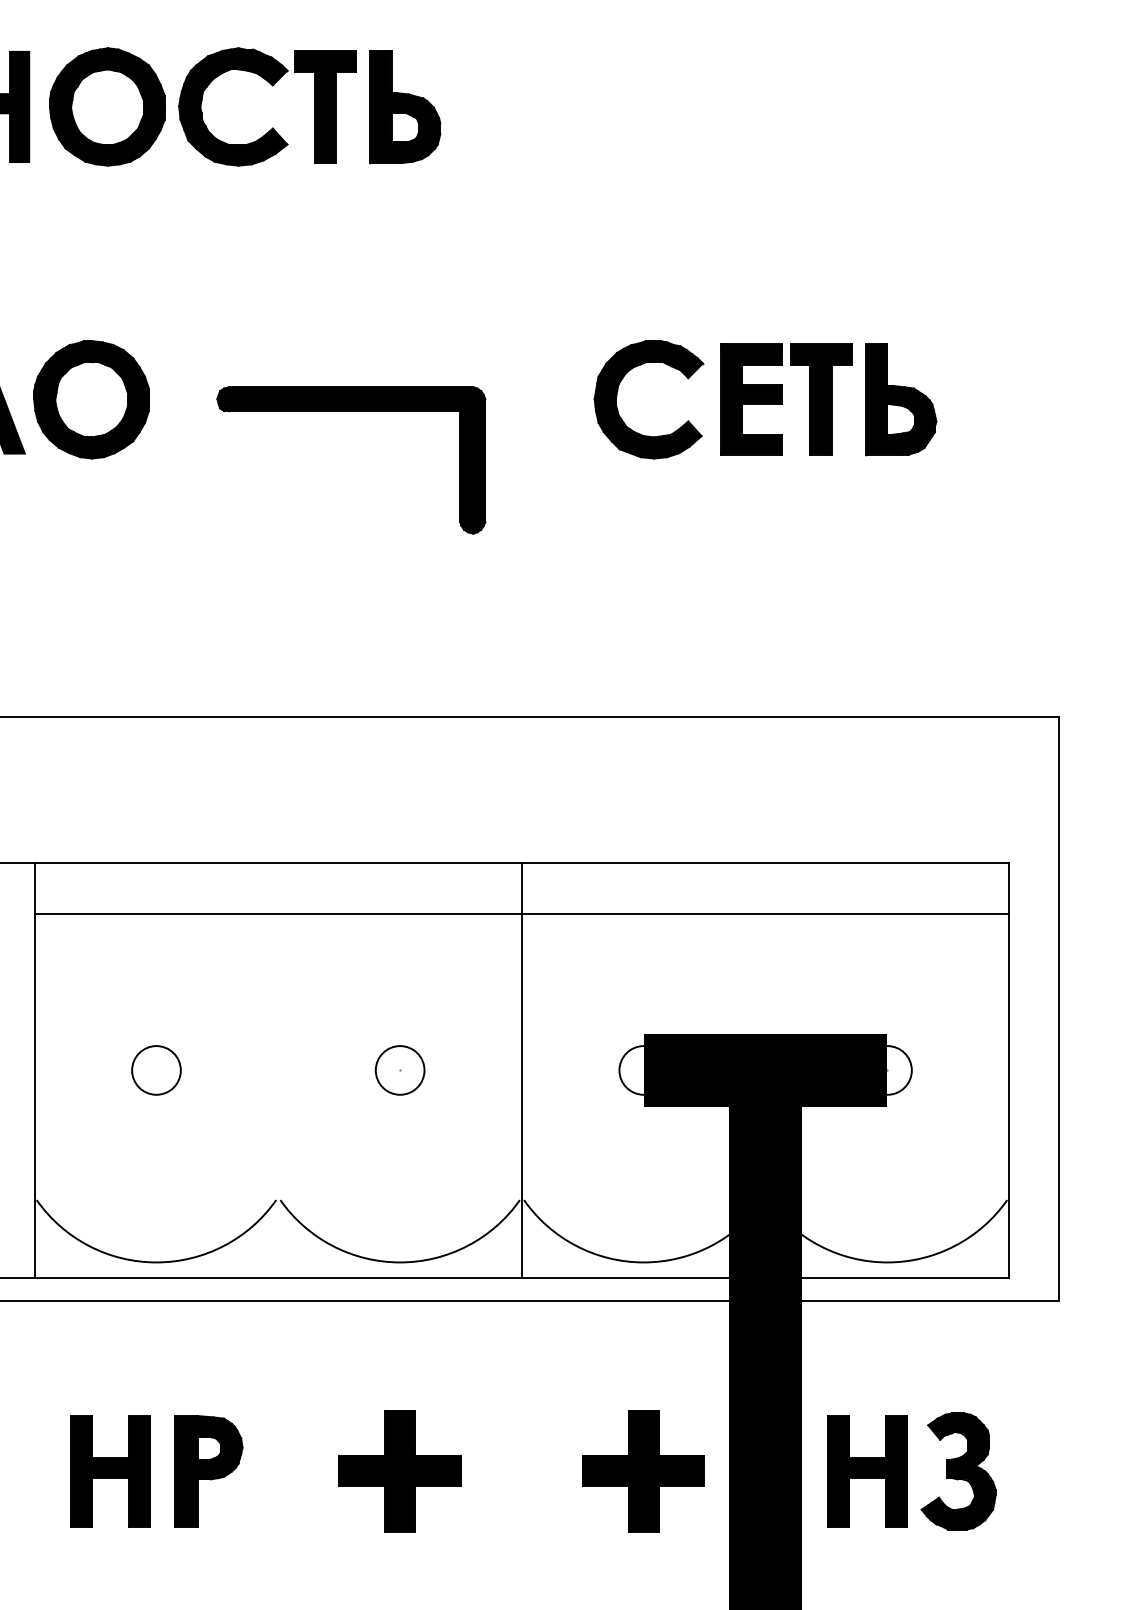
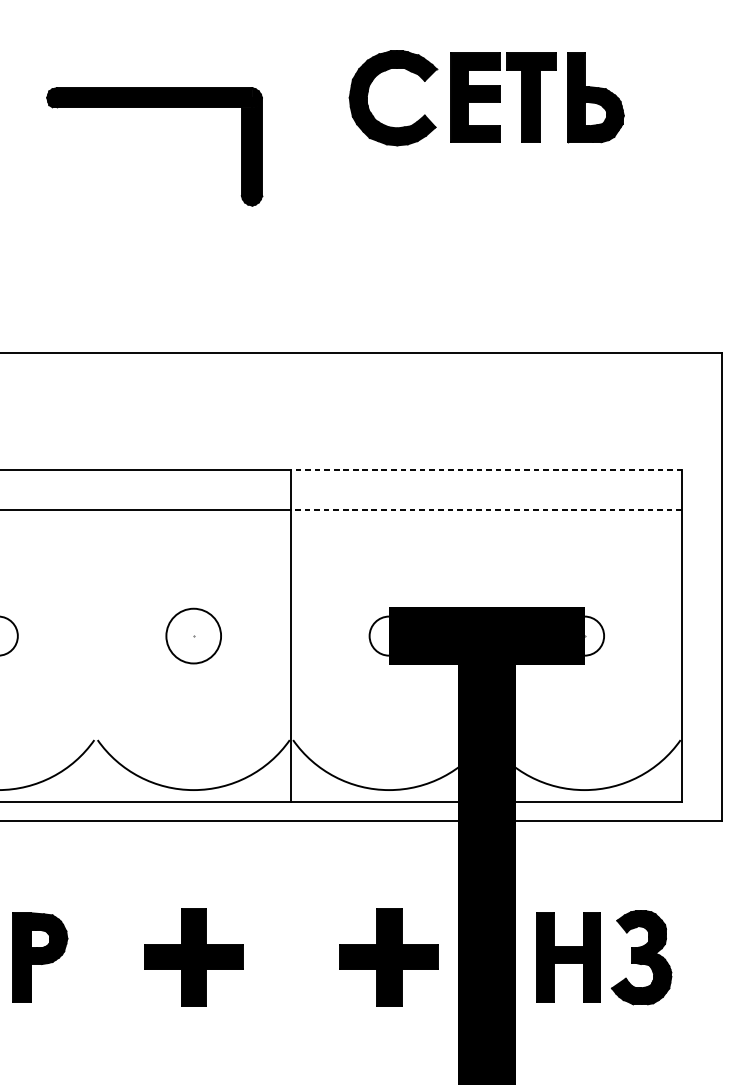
line: (765, 863) -> (486, 470), solid -> dashed
line: (764, 913) -> (485, 510), solid -> dashed
circle: (399, 1070) -> (193, 636), size x1.4

